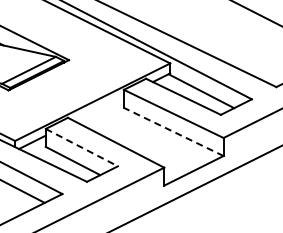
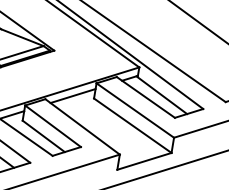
line: (98, 108) -> (72, 95), added
line: (173, 131) -> (132, 125), dashed -> solid
line: (81, 147) -> (52, 126), dashed -> solid

